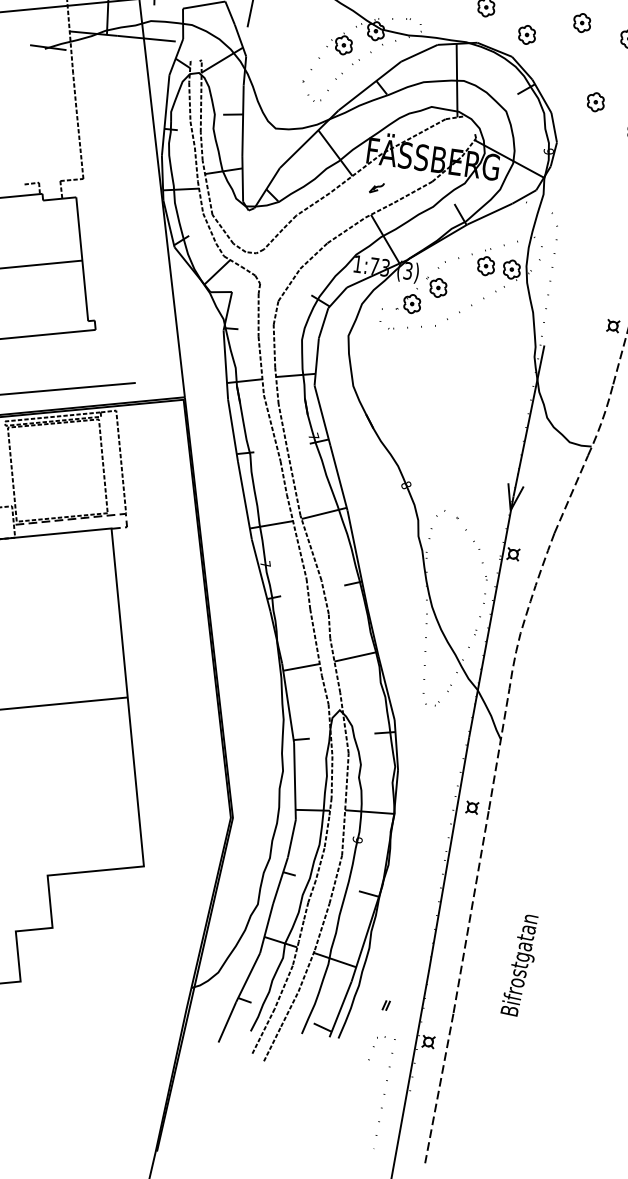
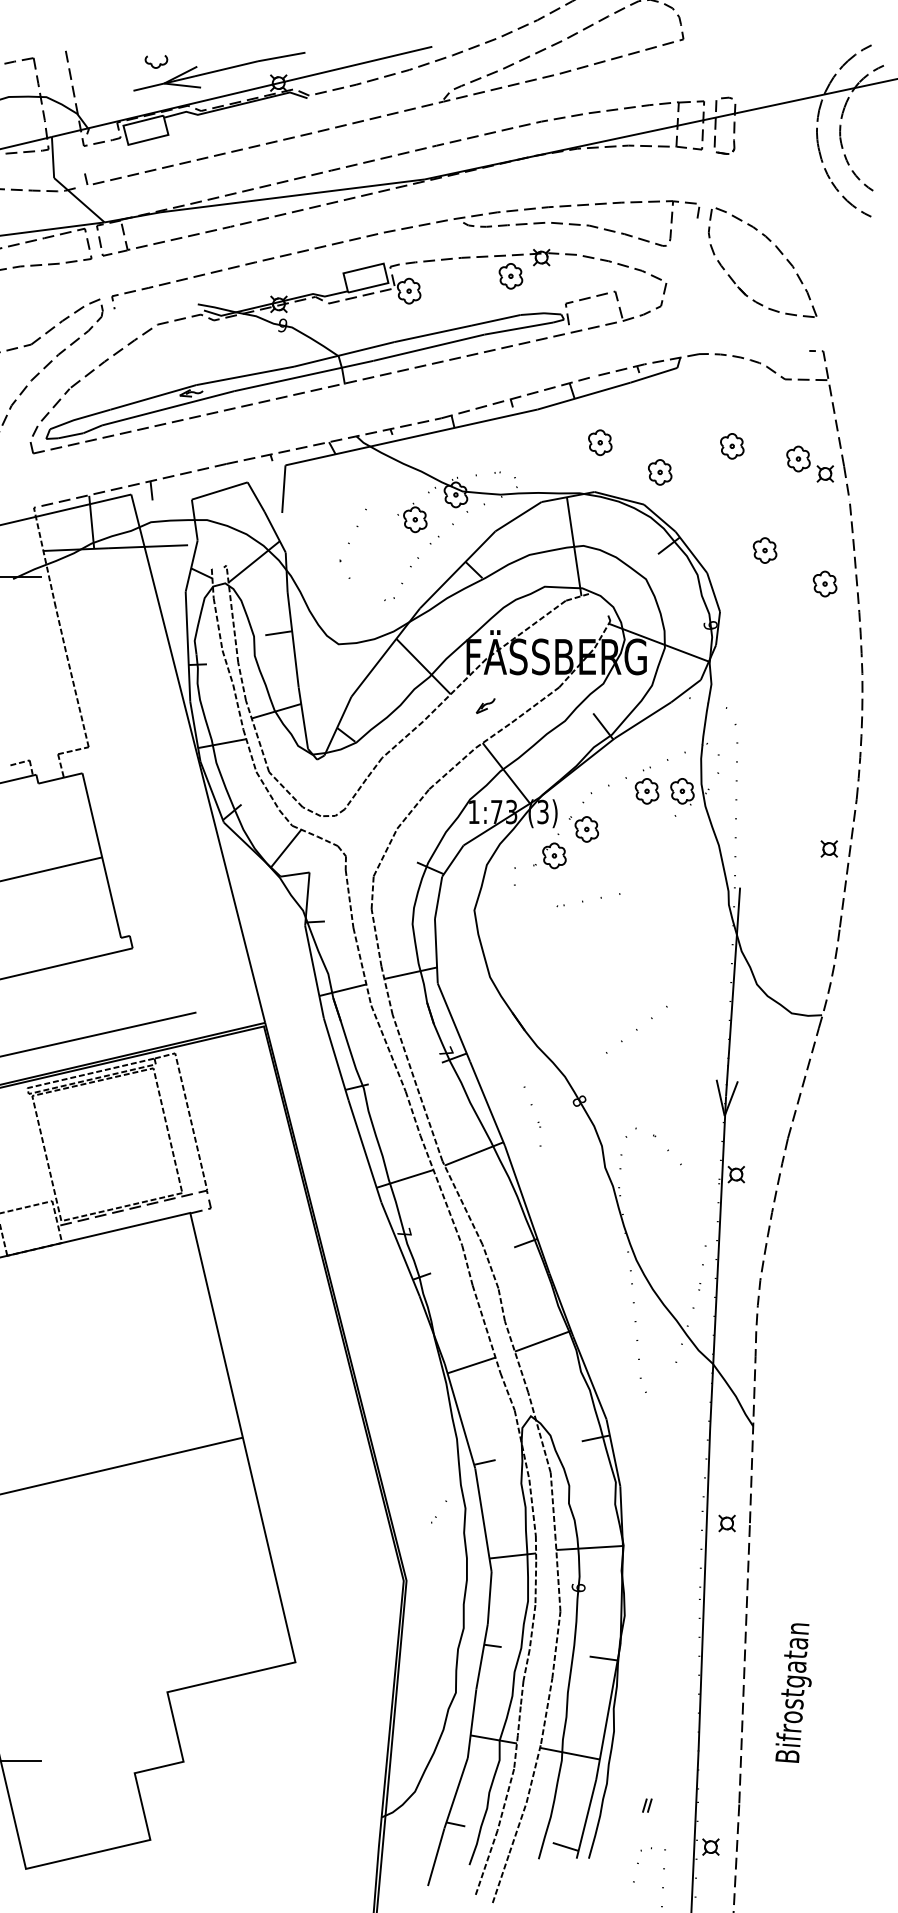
part: (313, 70) -> (352, 543), moved
line: (471, 305) -> (636, 1029), moved
part: (412, 327) -> (588, 900), moved
part: (486, 575) -> (538, 1121), moved
part: (442, 698) -> (439, 1511), moved
text: (520, 964) -> (793, 1692), moved

